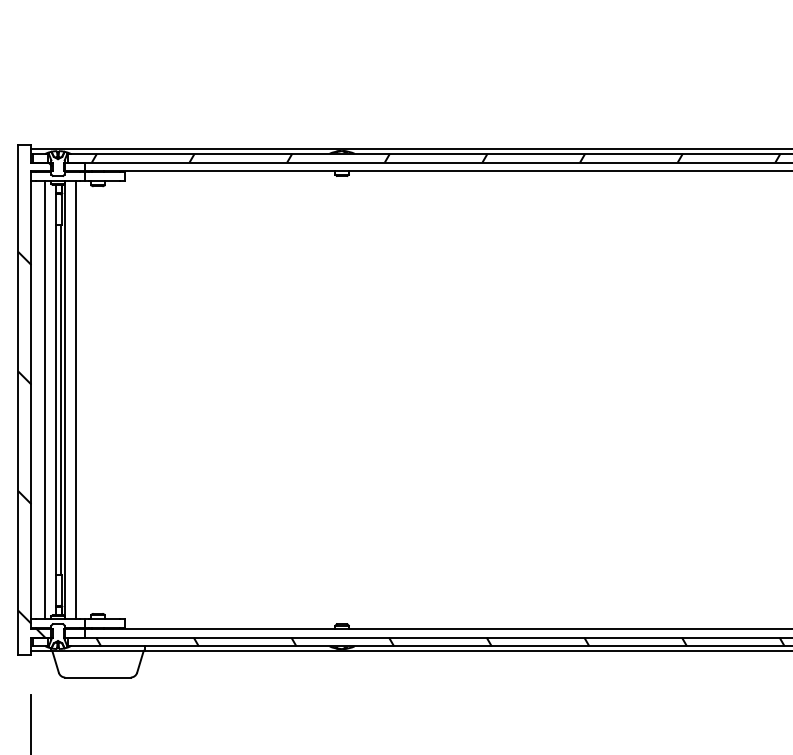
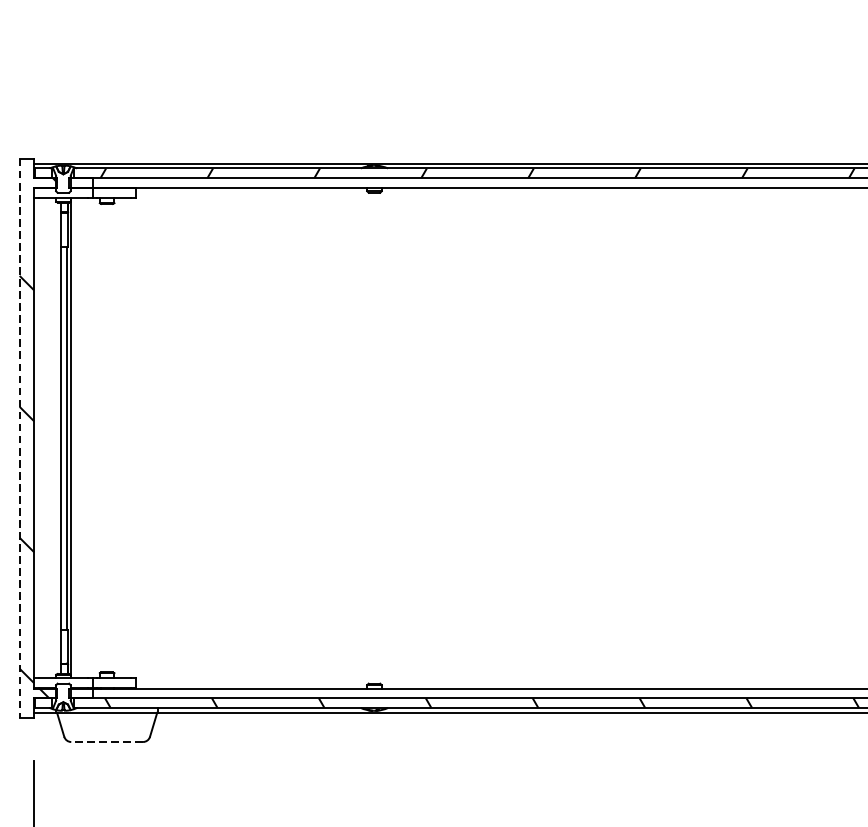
line: (44, 399) -> (48, 437), removed
line: (75, 399) -> (82, 437), removed
line: (18, 400) -> (20, 438), solid -> dashed
line: (98, 677) -> (107, 742), solid -> dashed

